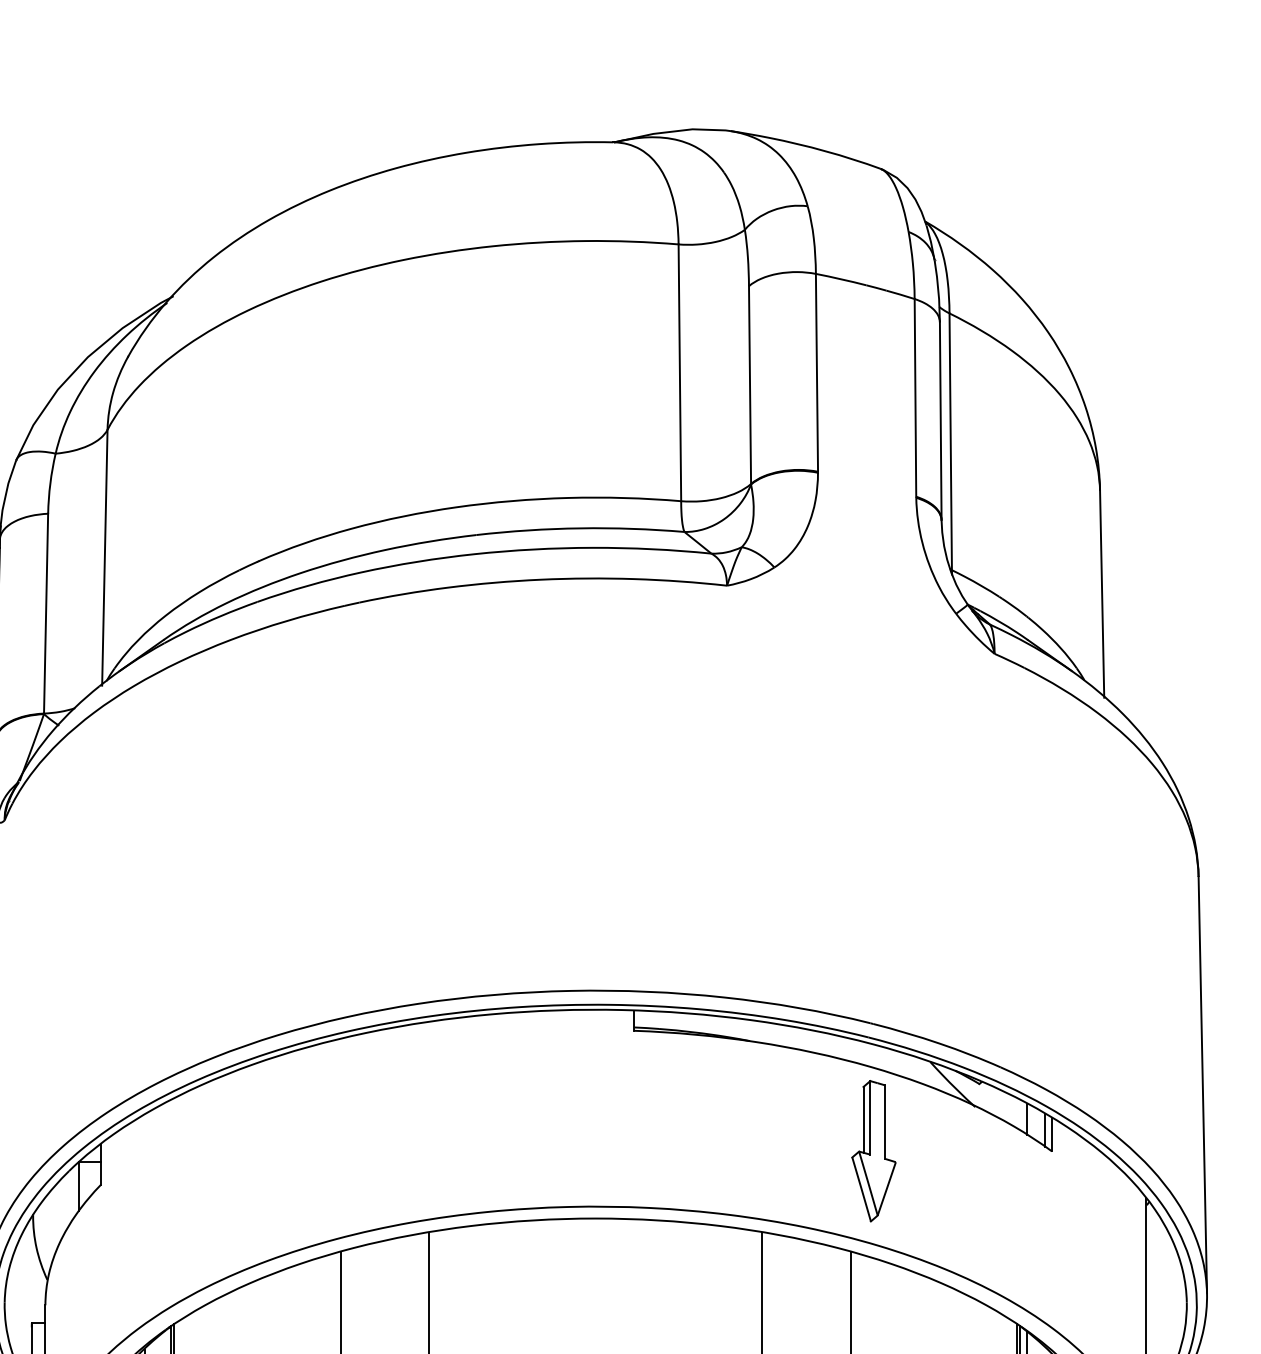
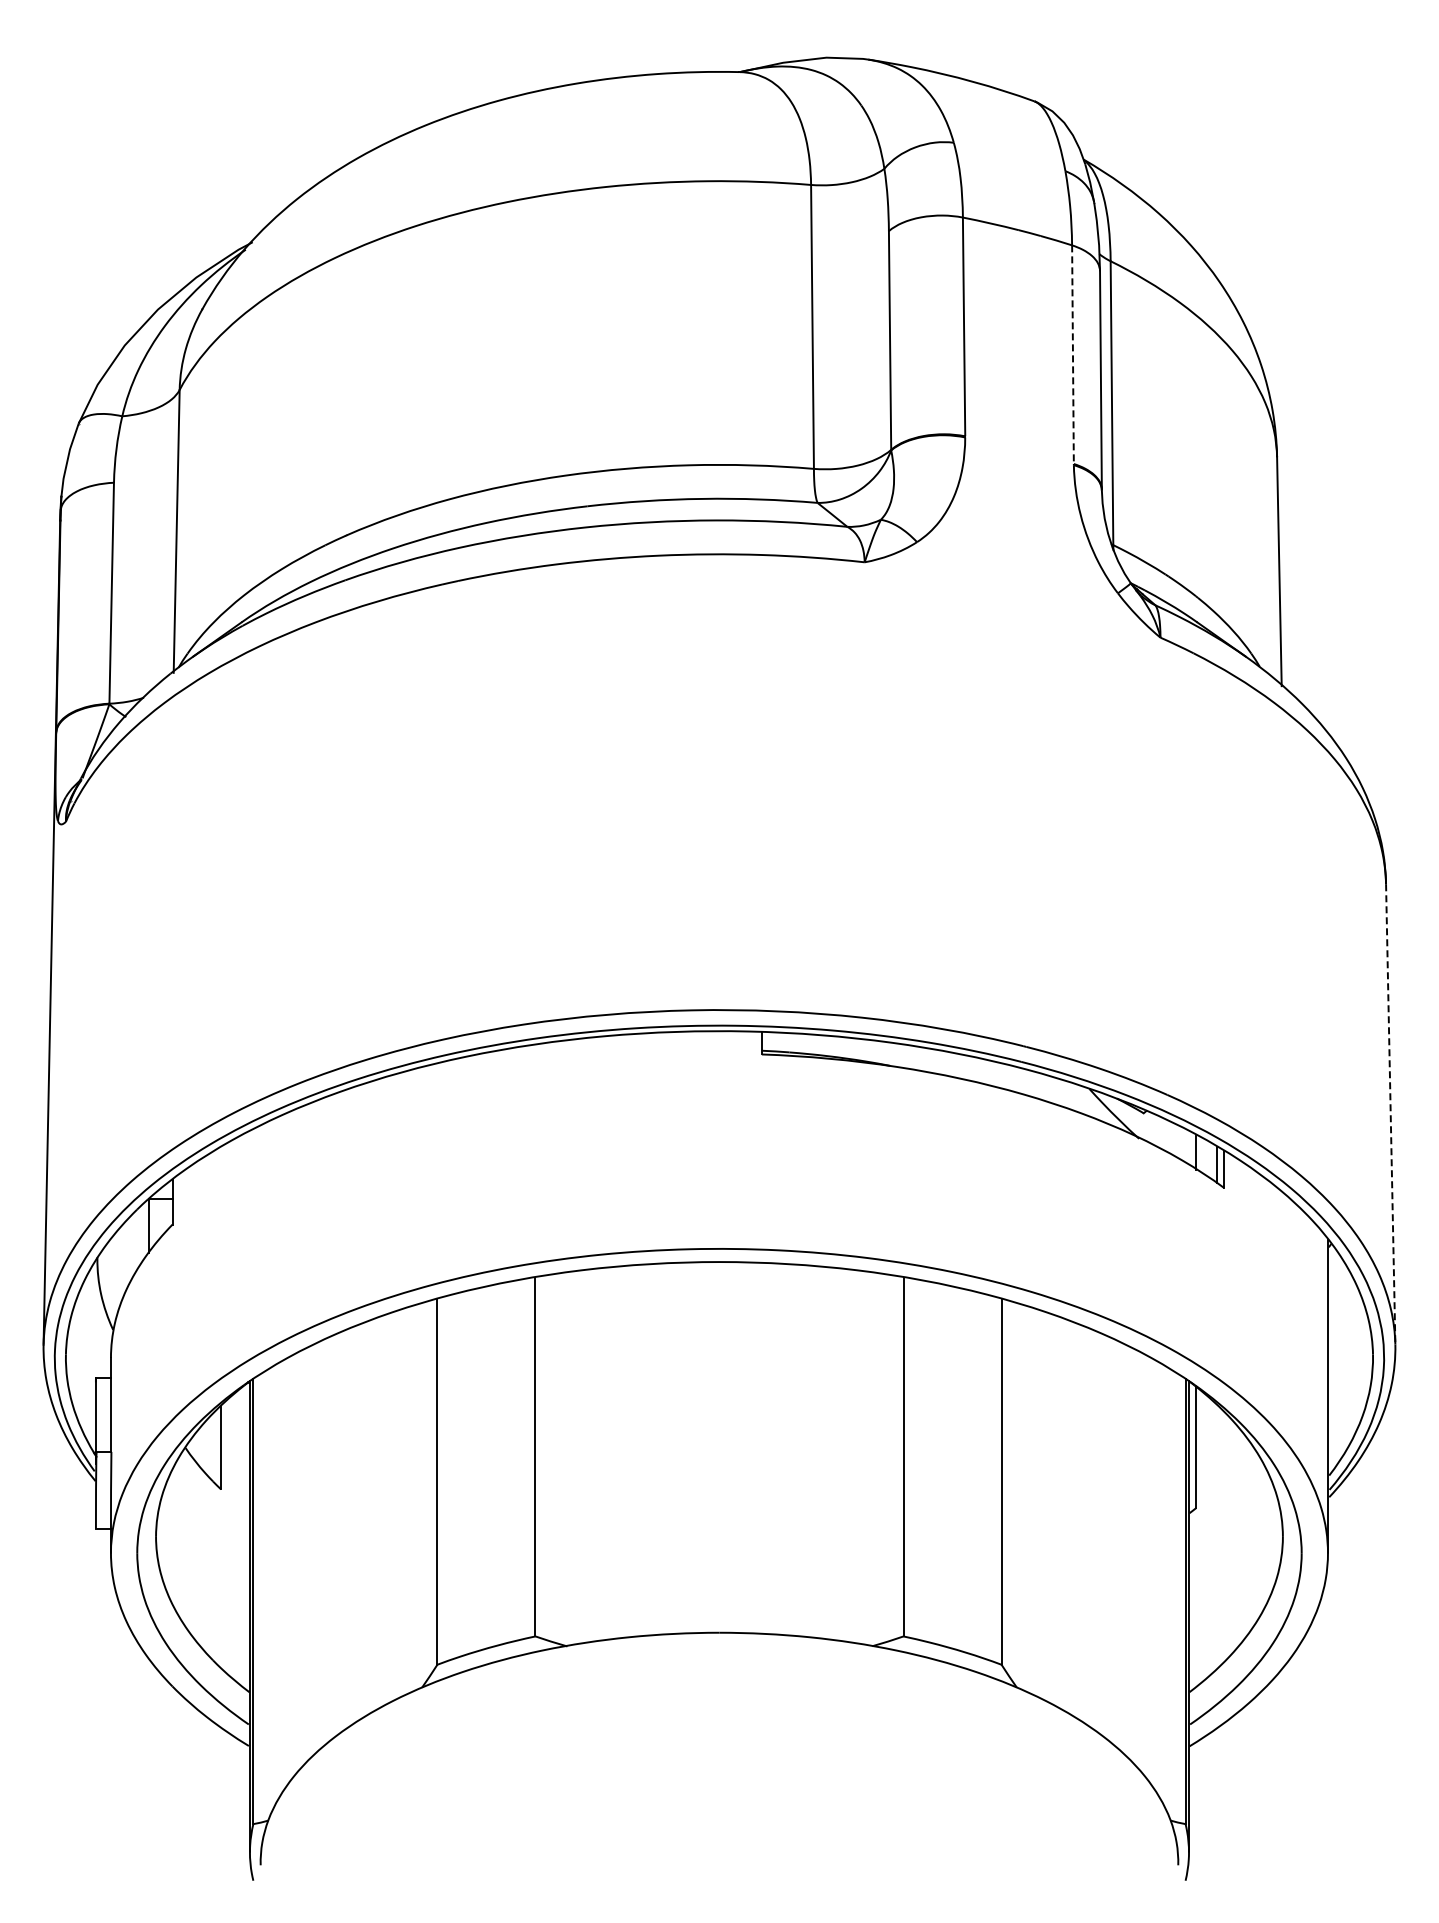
line: (915, 398) -> (1072, 355), solid -> dashed
line: (1202, 1085) -> (1390, 1114), solid -> dashed
part: (874, 1151) -> (1027, 1187), removed

